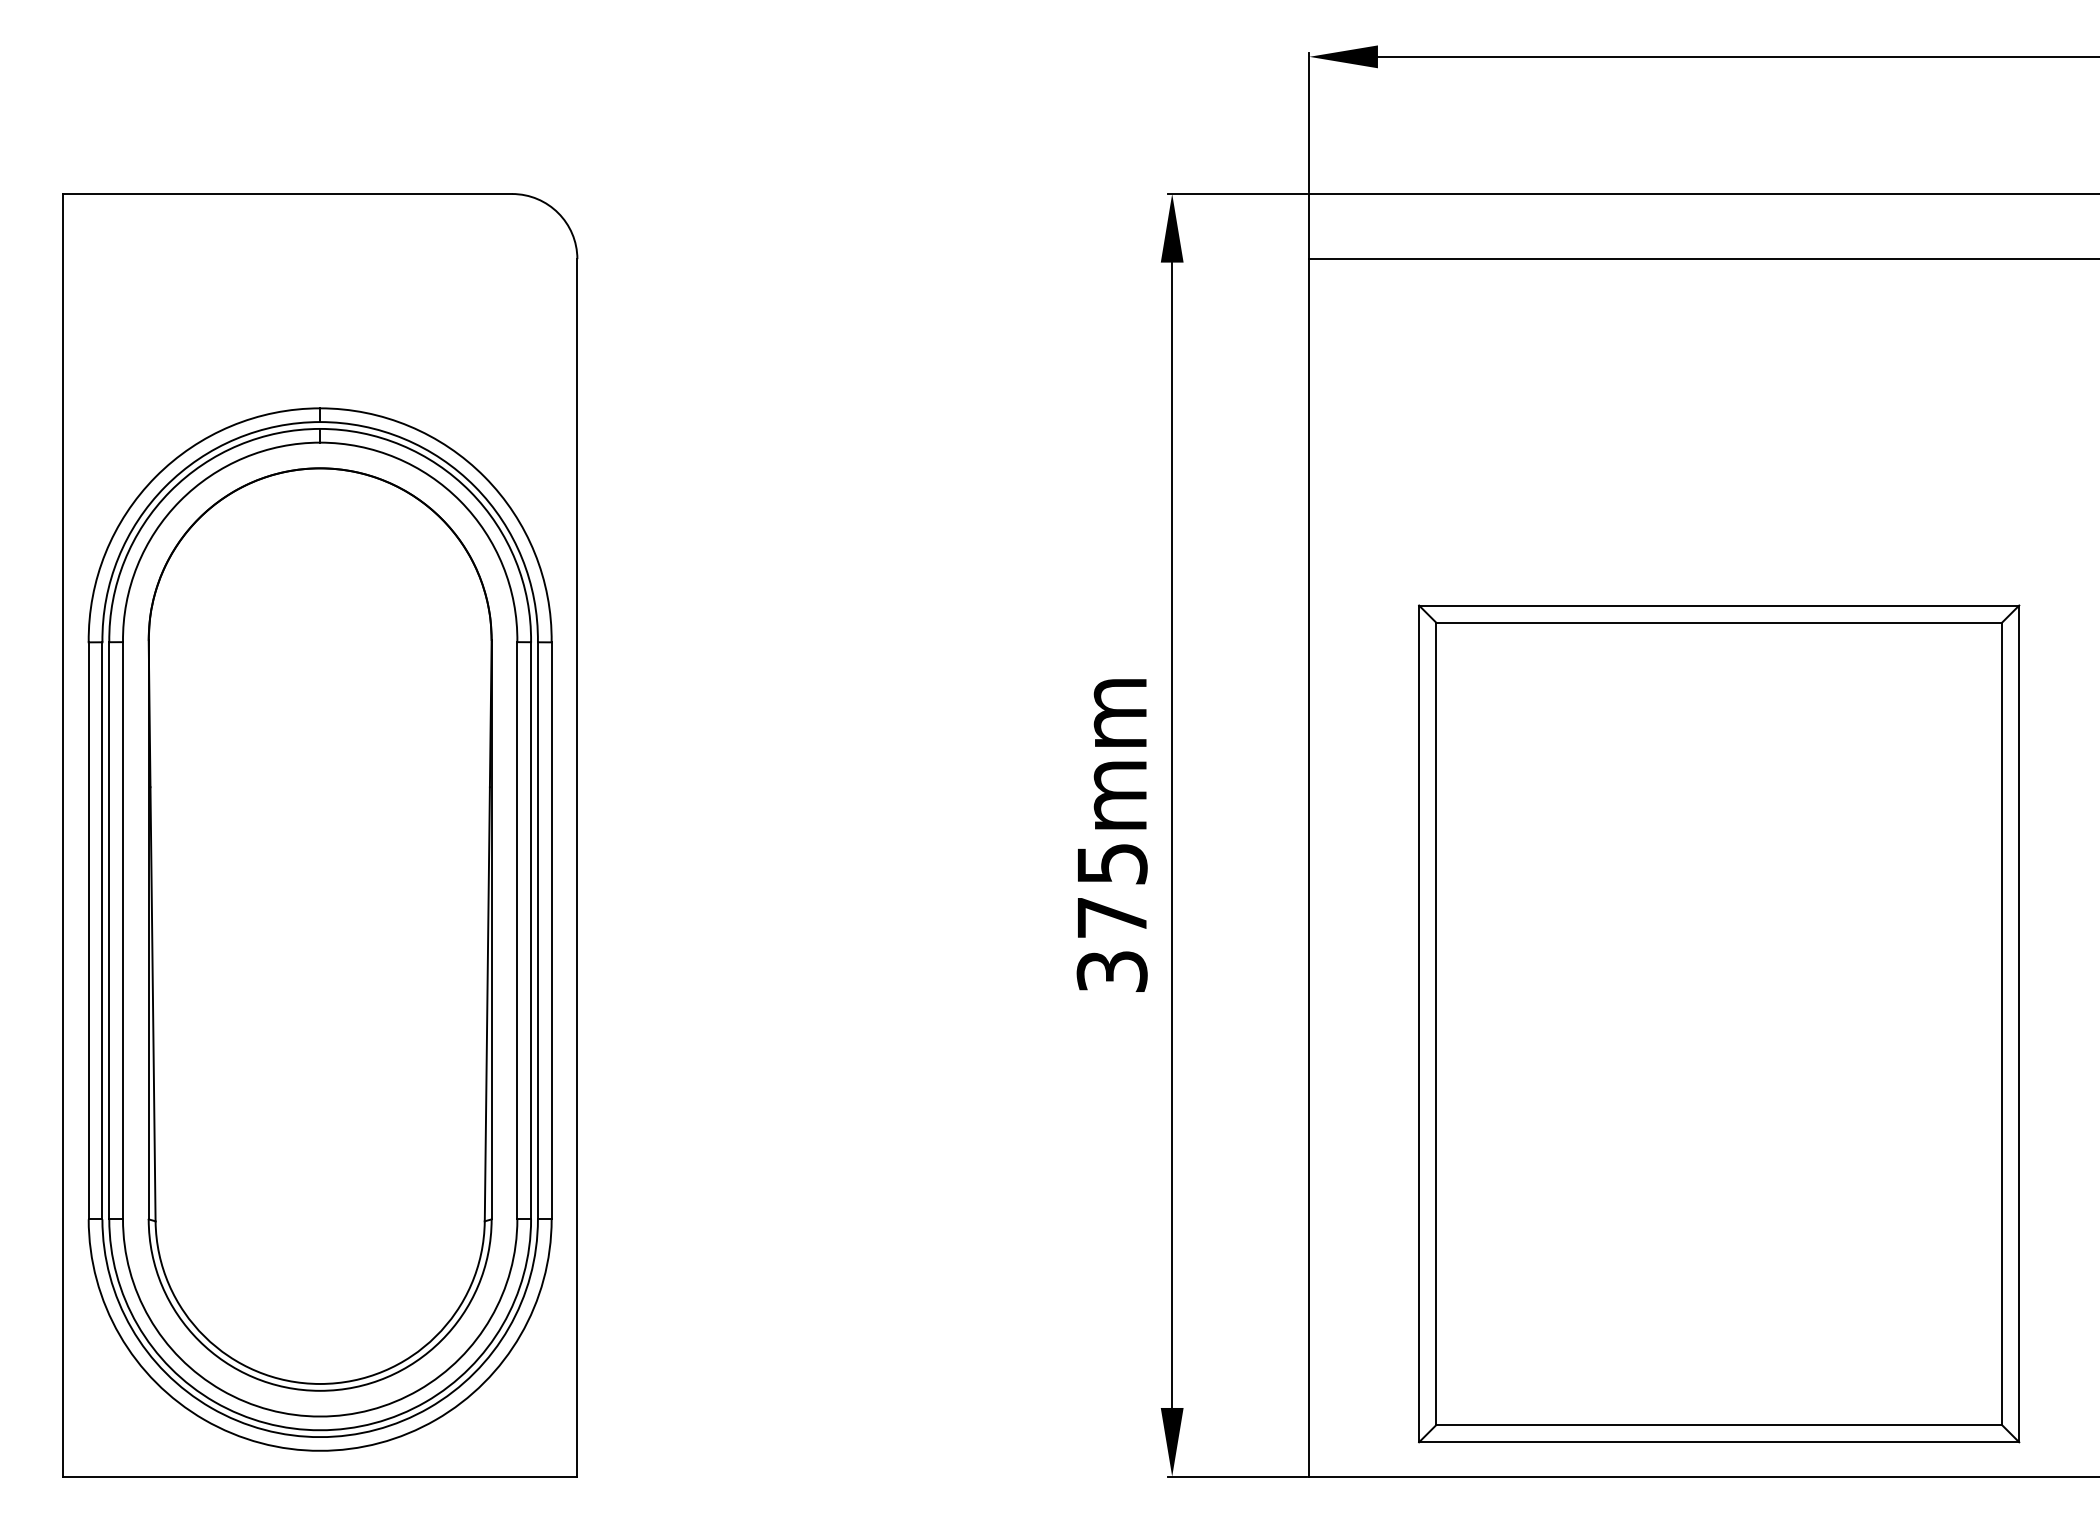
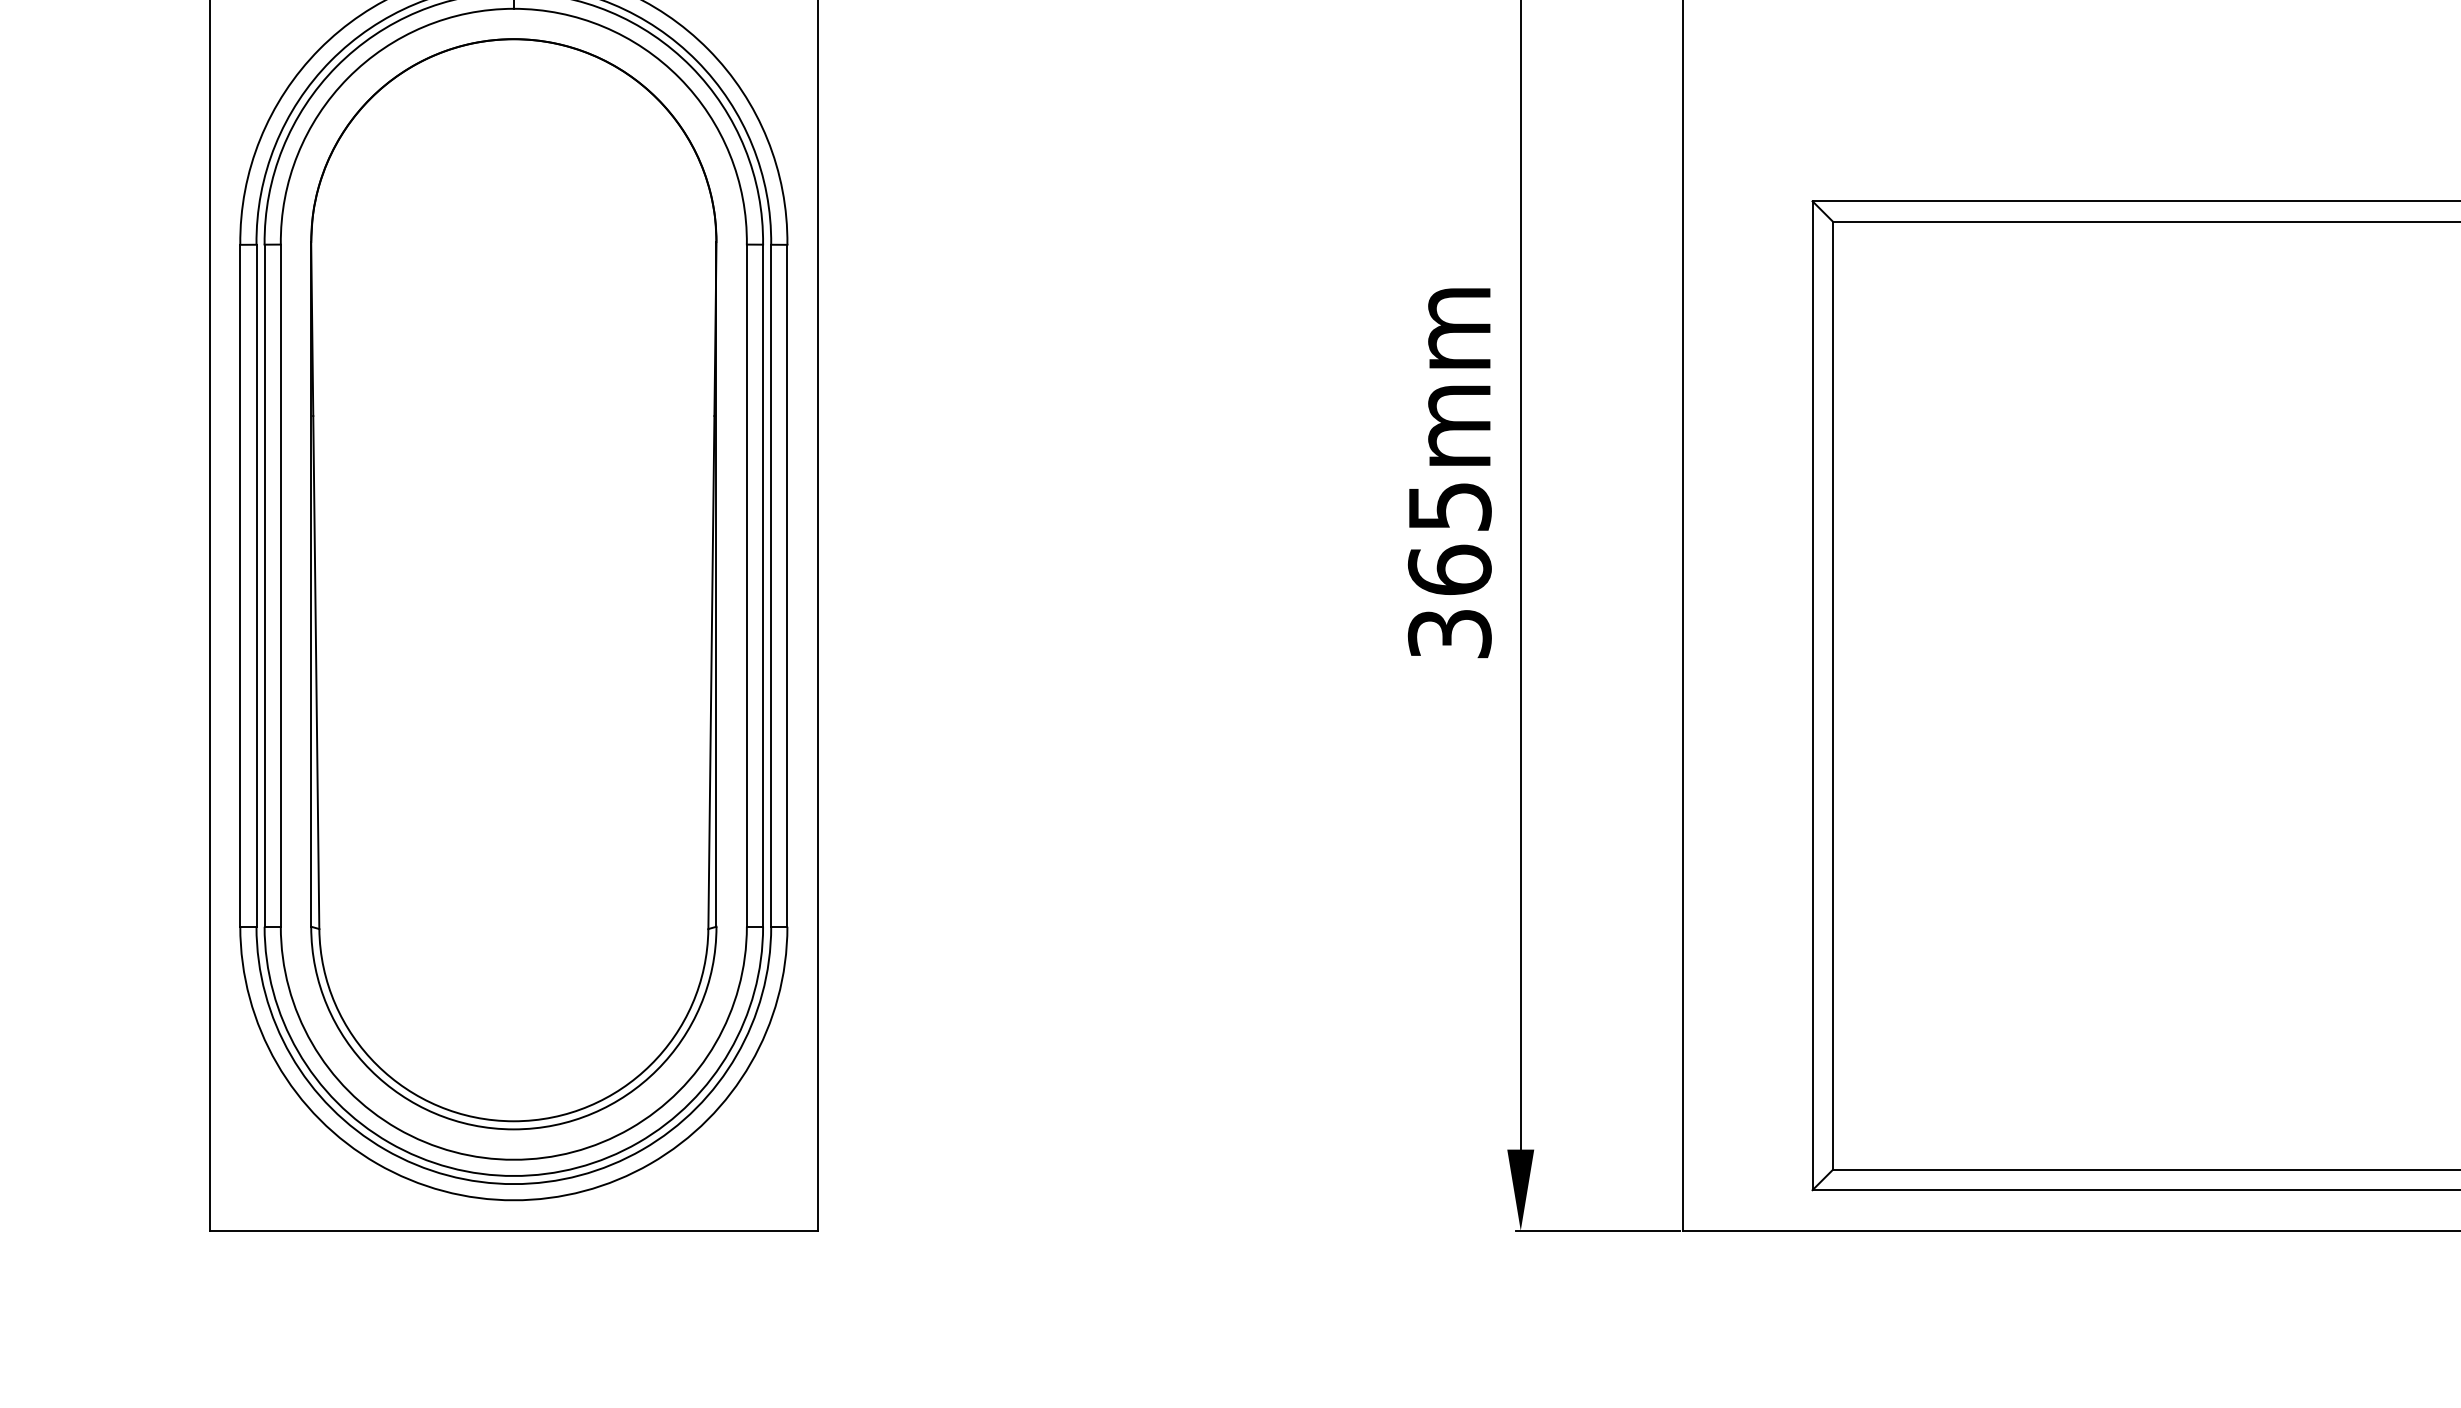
text: (1111, 917) -> (1449, 569), 375mm -> 365mm

